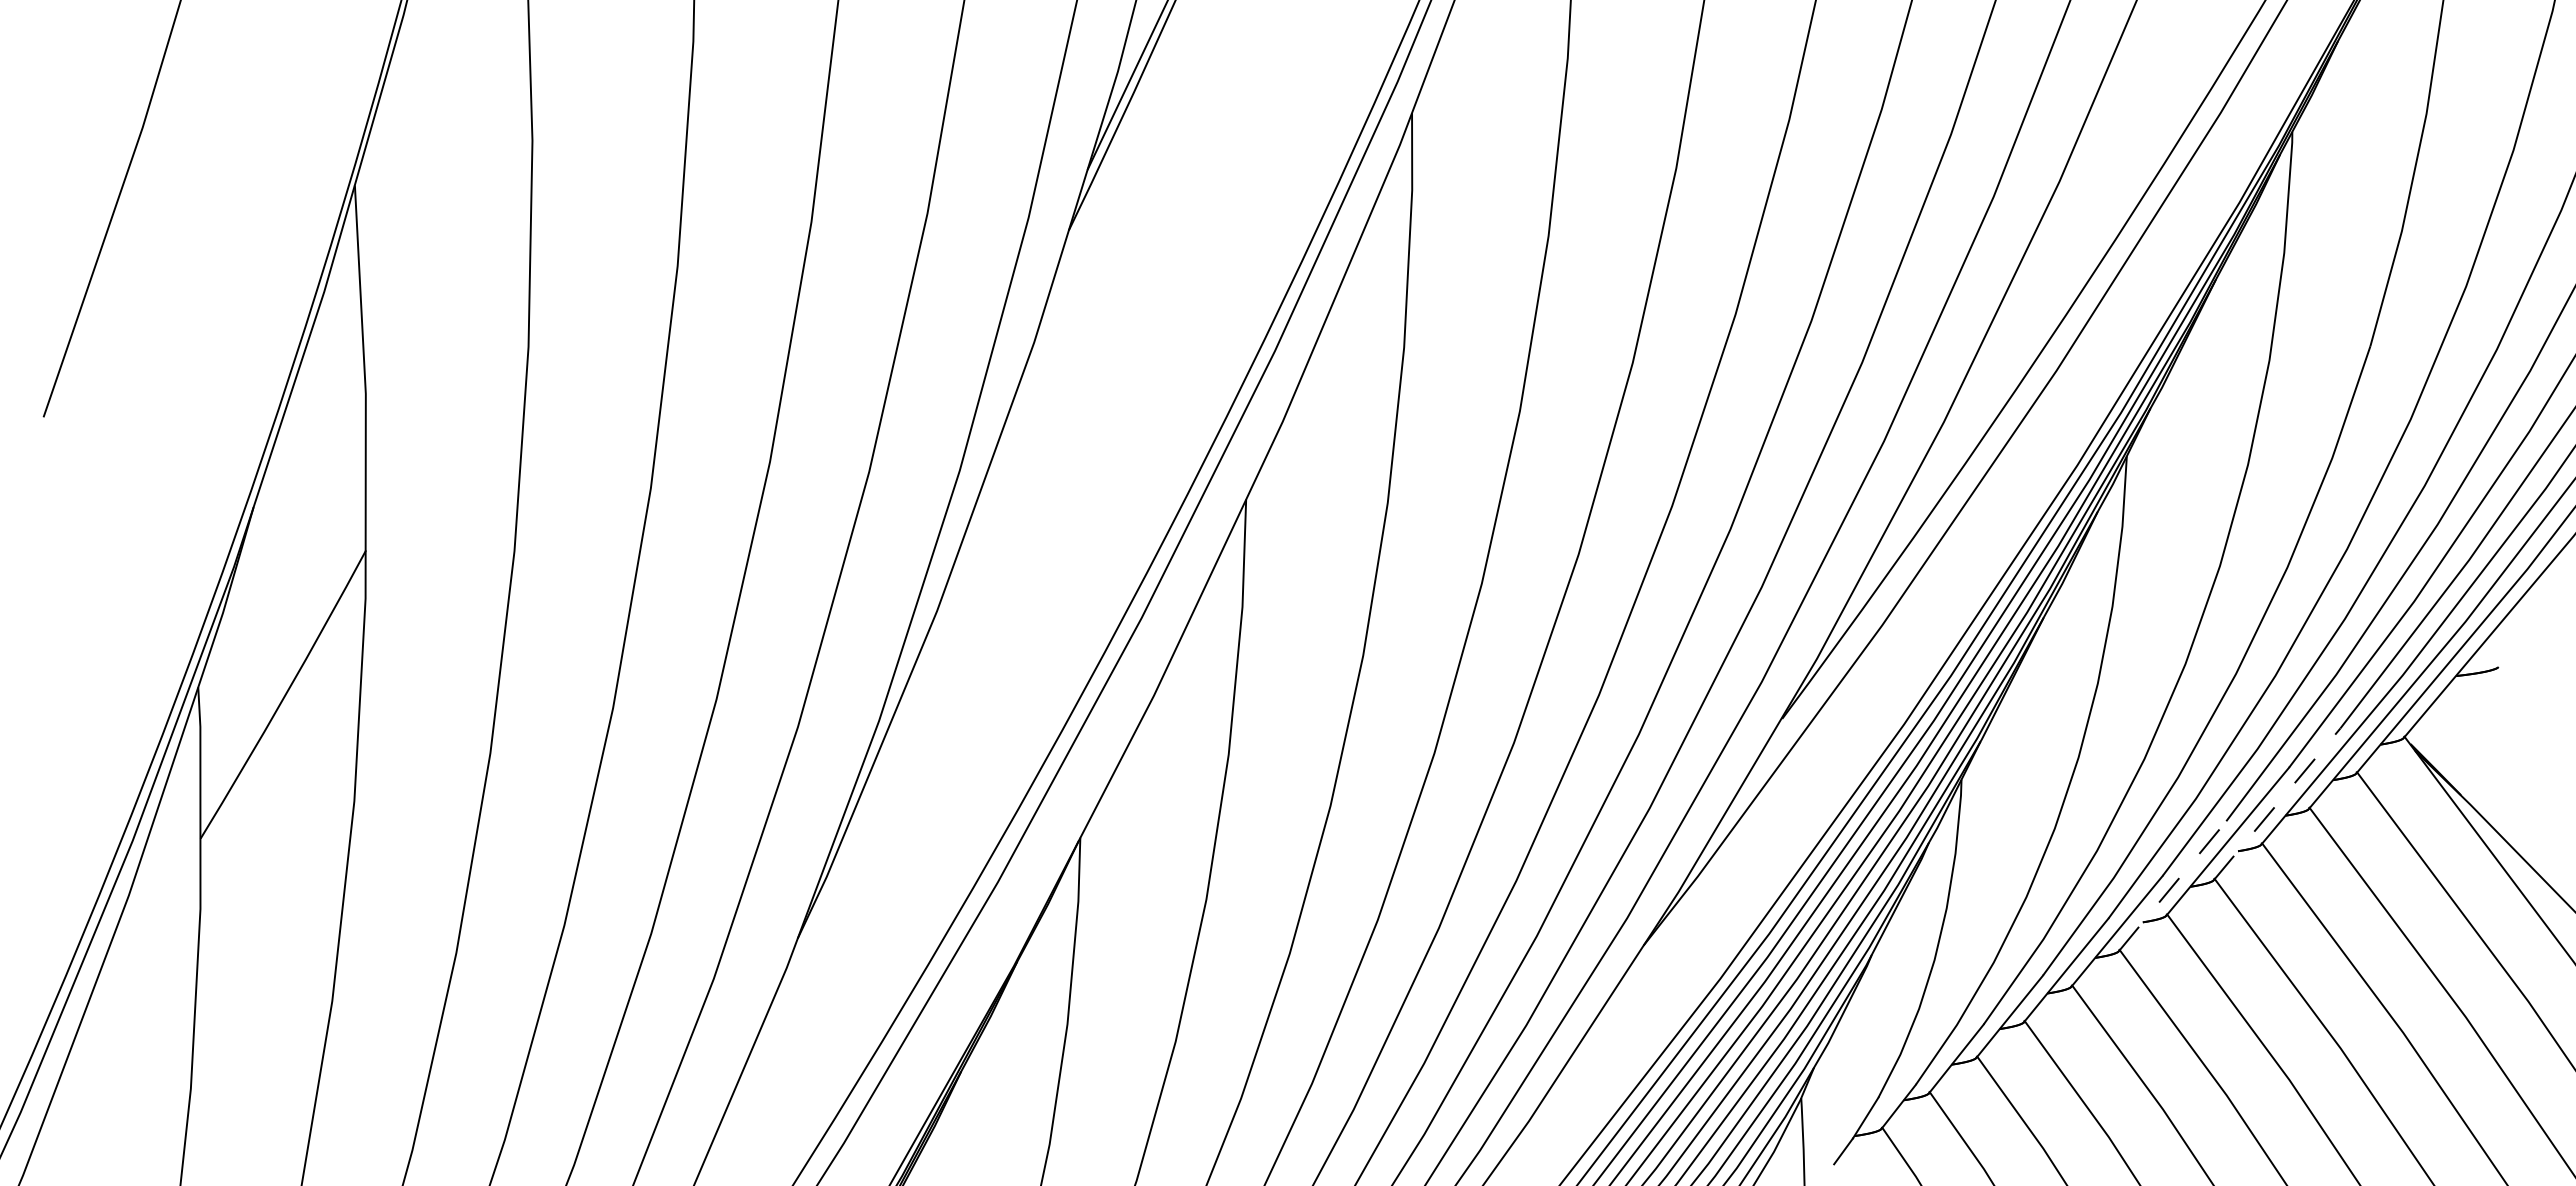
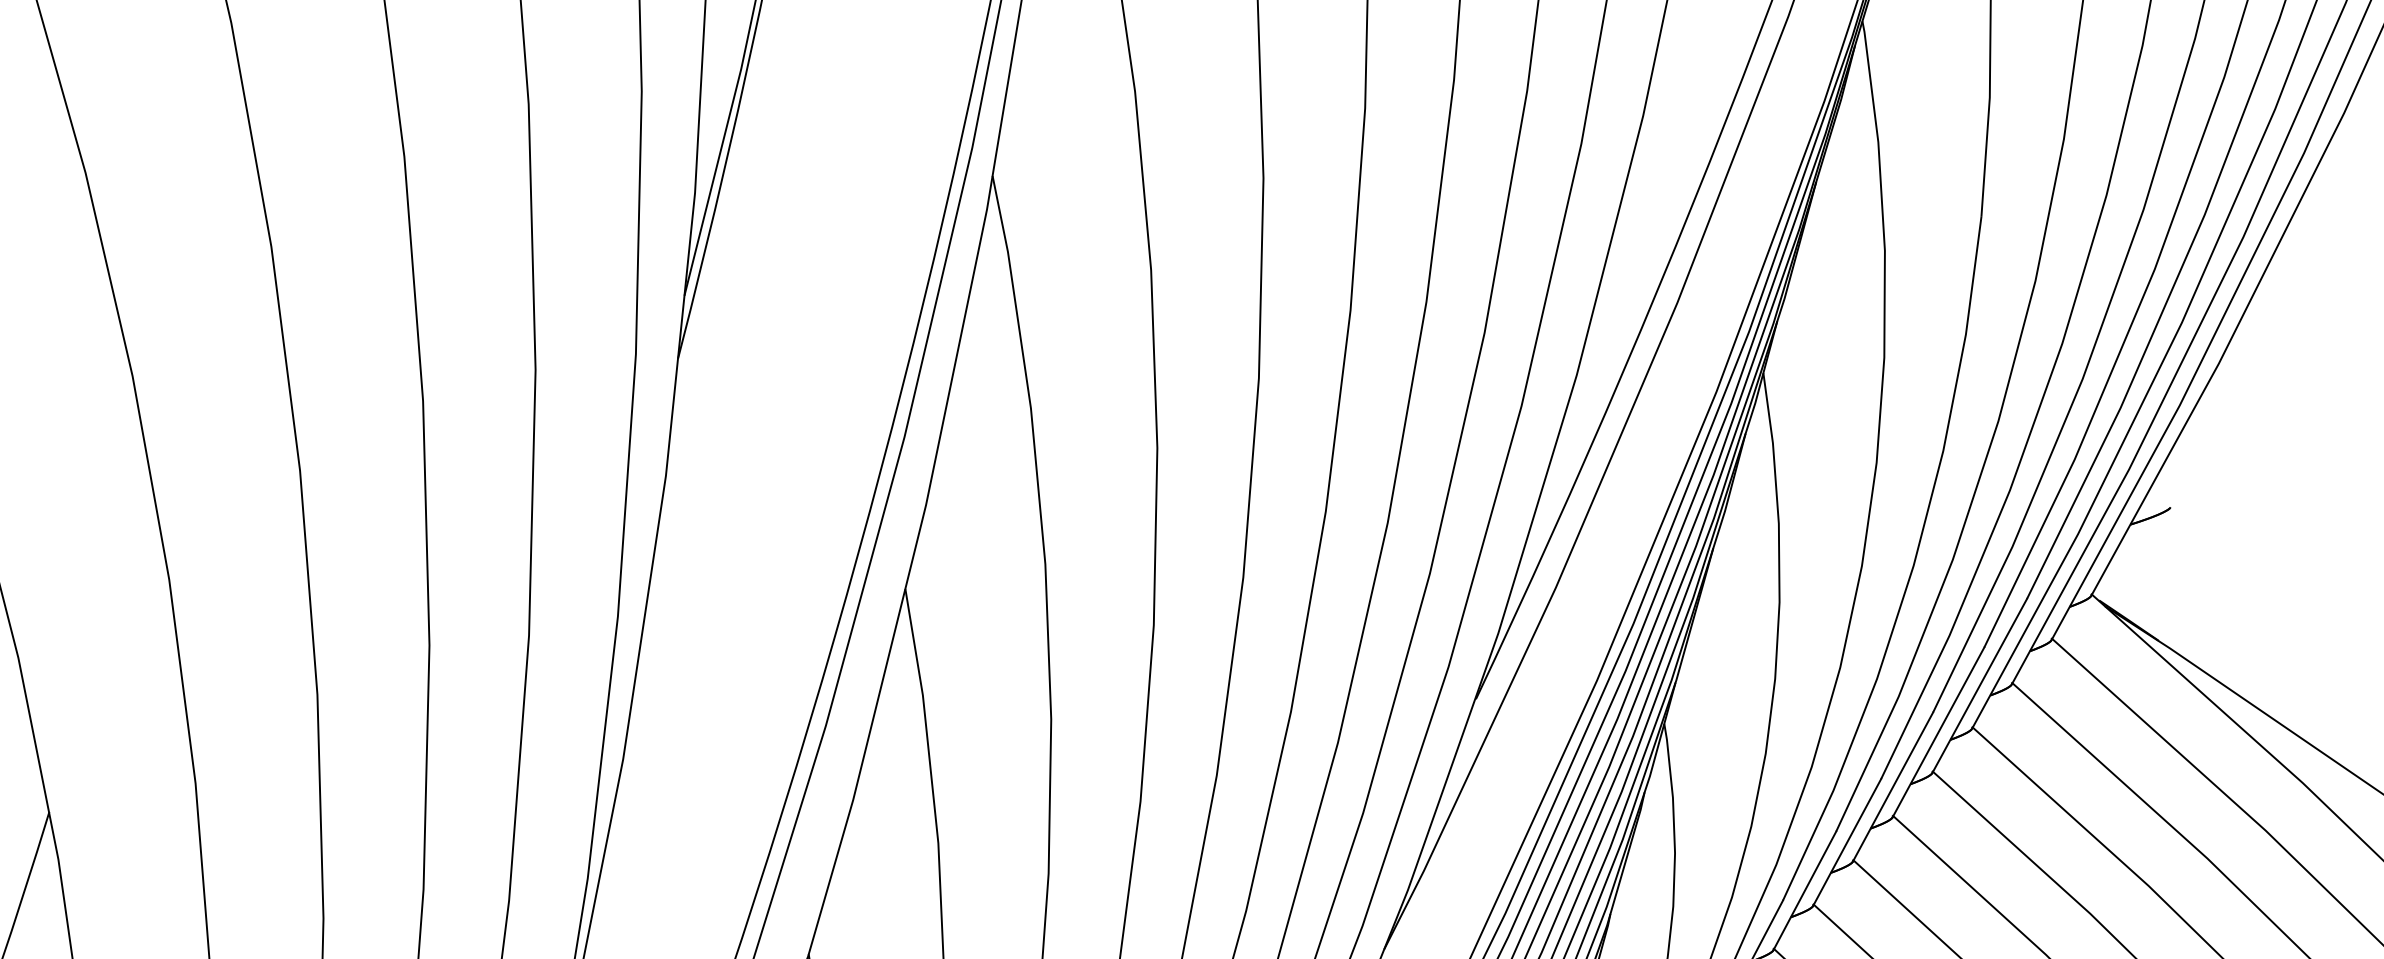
line: (2277, 804) -> (1980, 686), dashed -> solid
line: (2172, 885) -> (1892, 786), dashed -> solid

